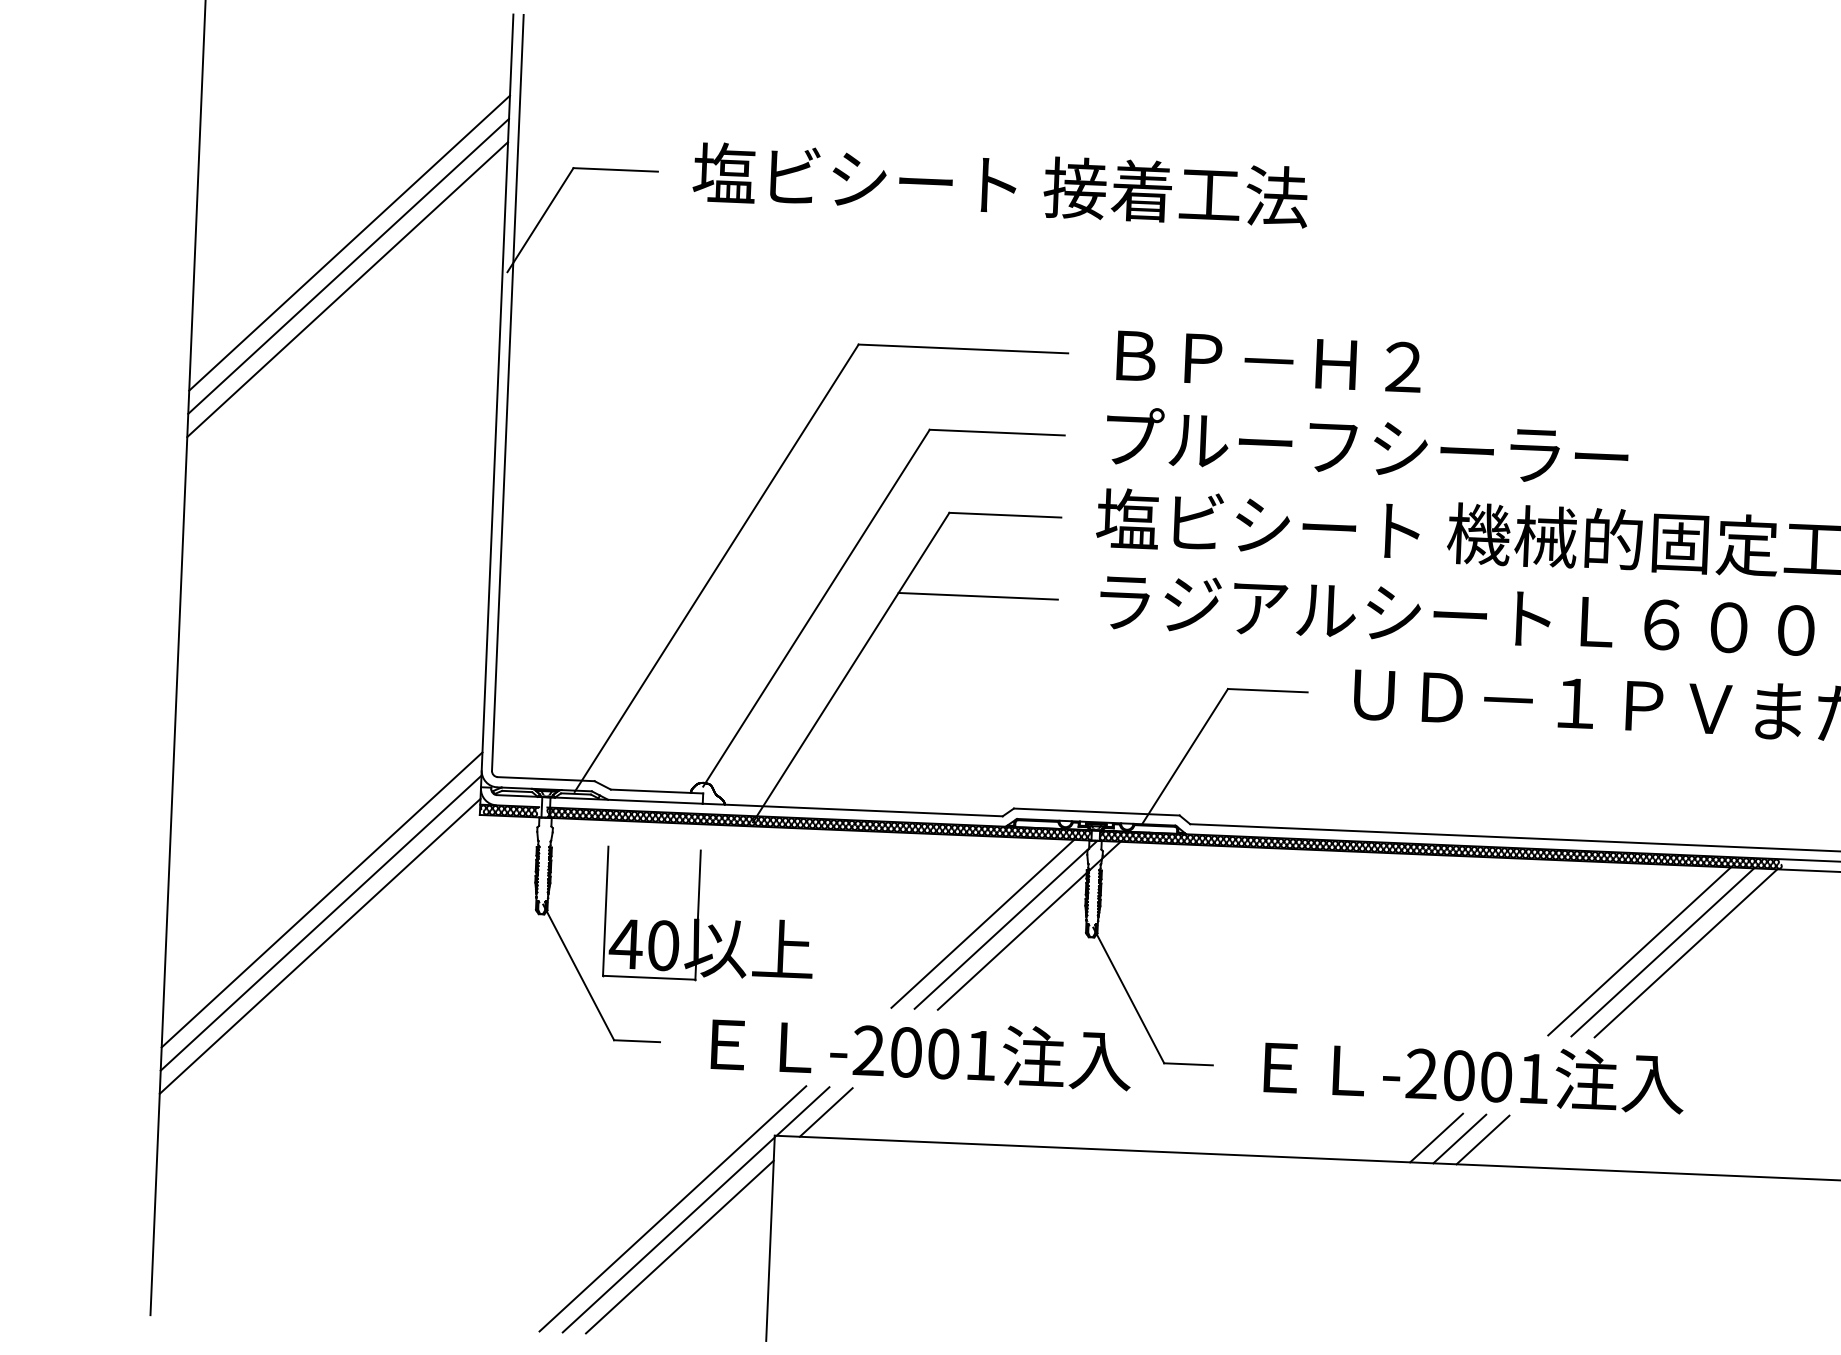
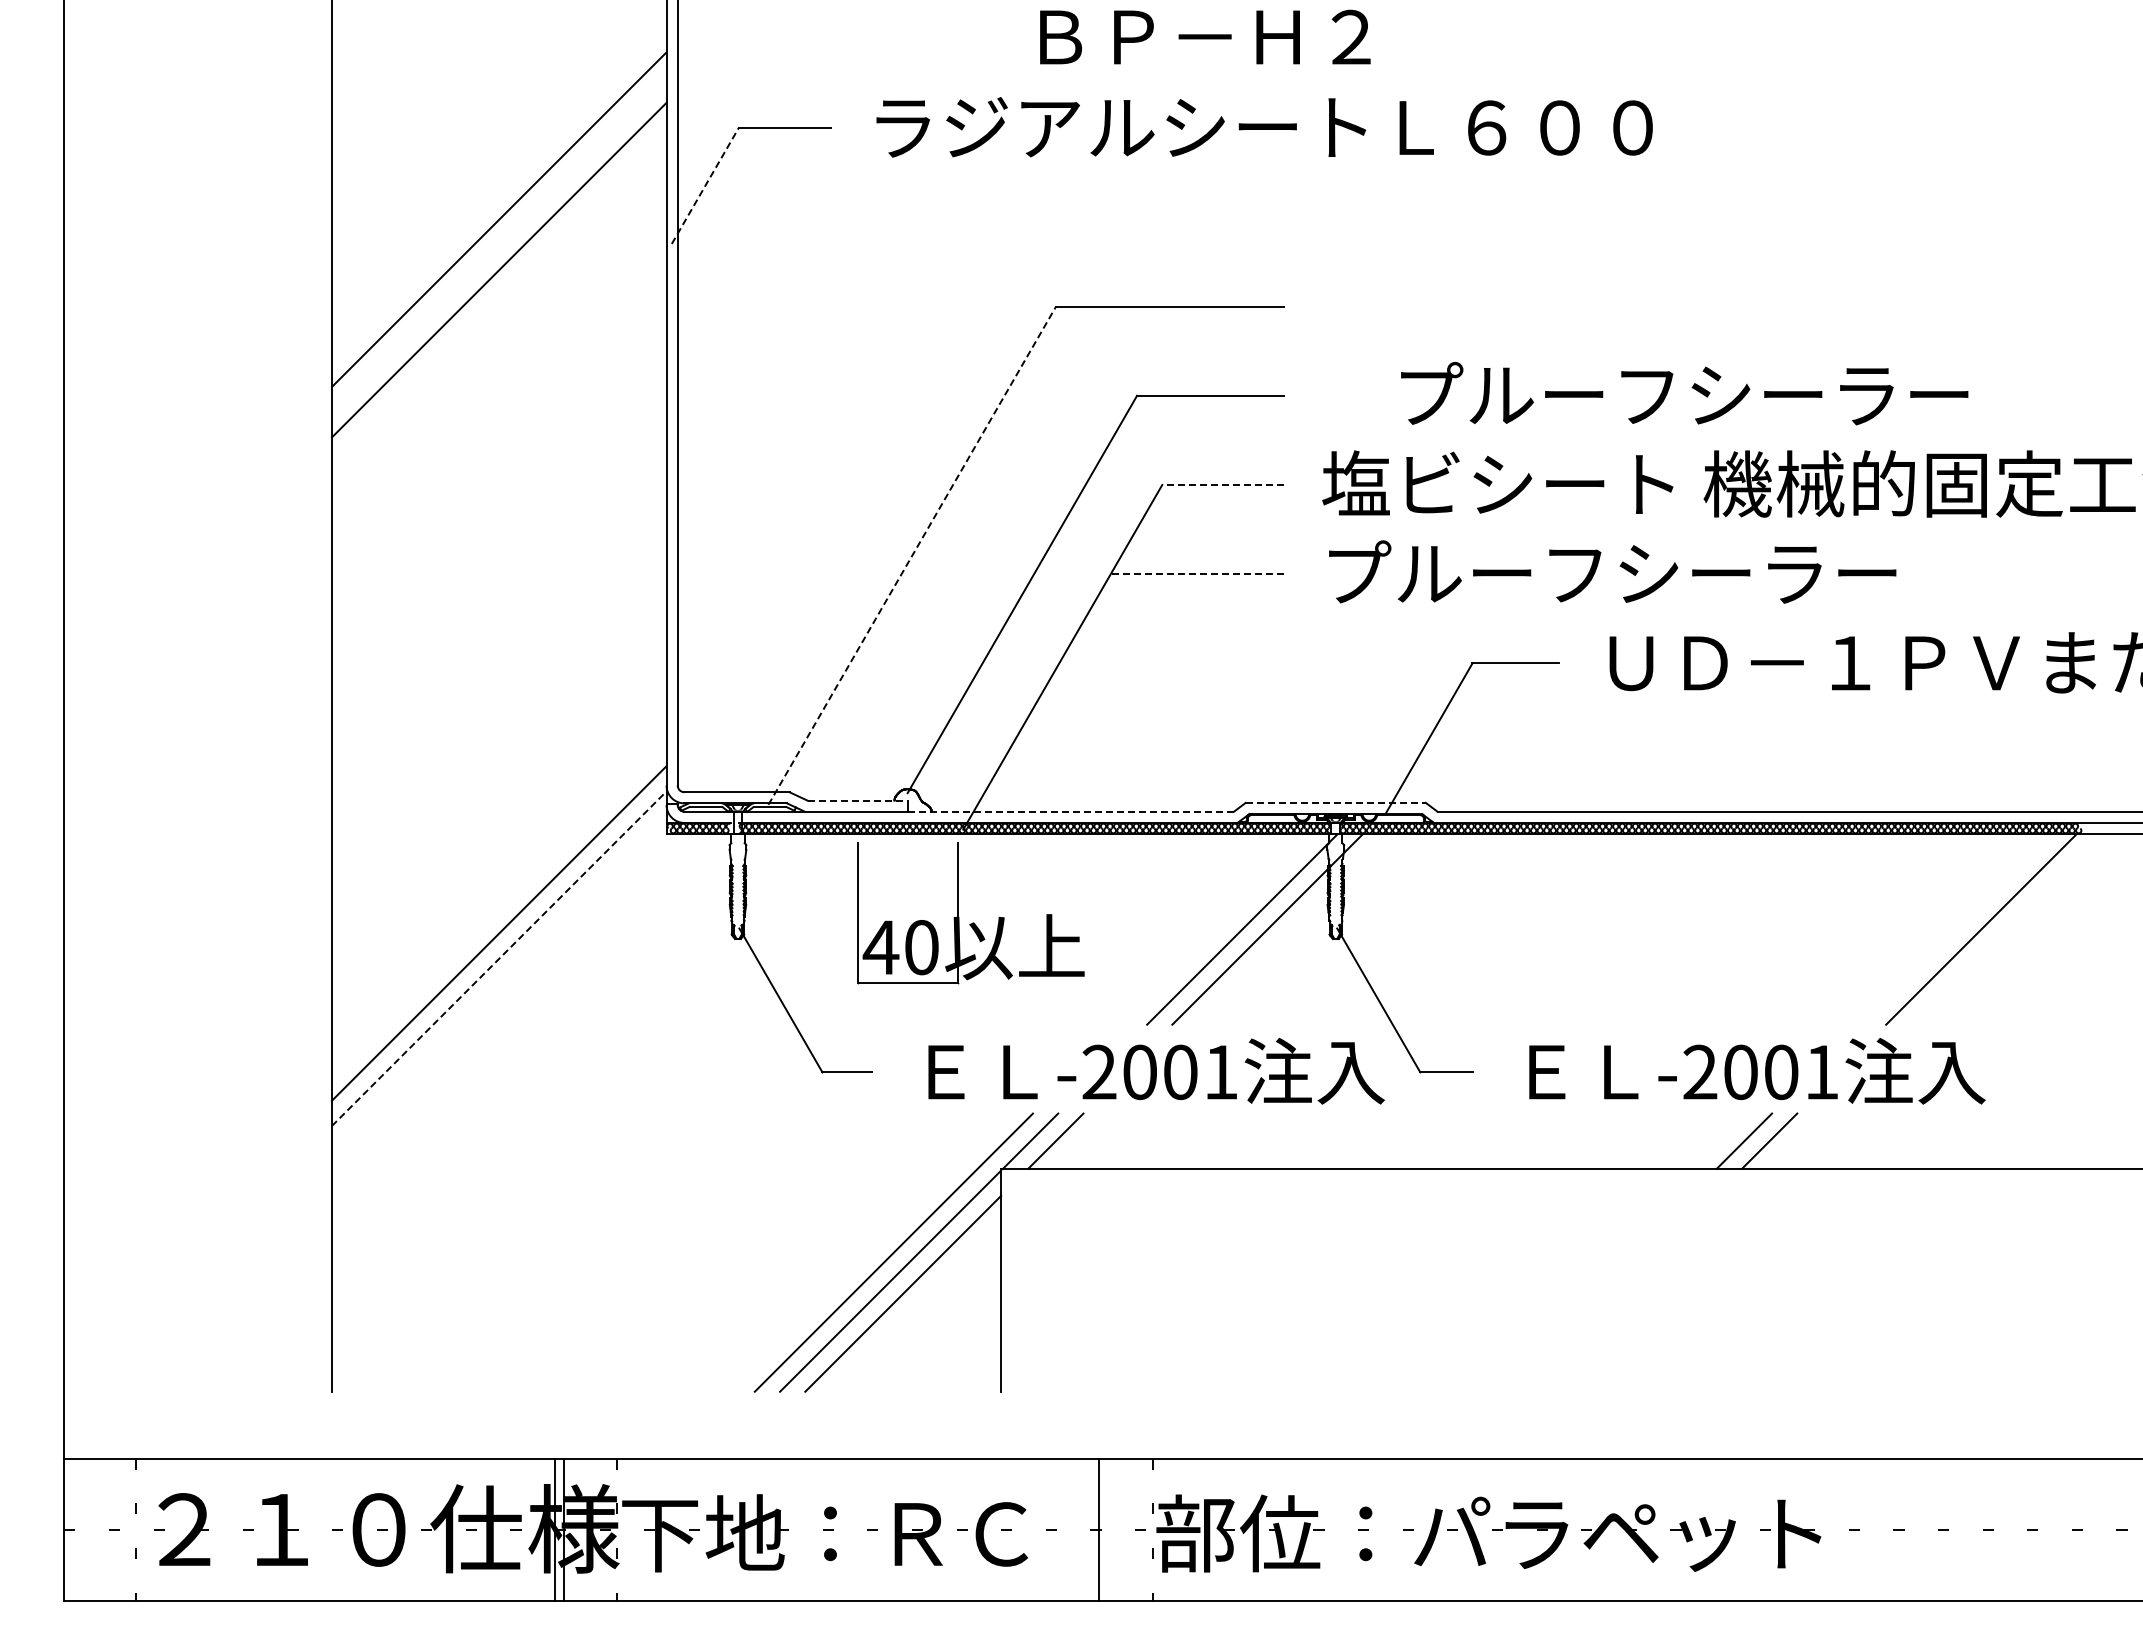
text: (1053, 186) -> (1260, 126), 塩ビシート 接着工法 -> ラジアルシートＬ６００
line: (540, 220) -> (705, 186), solid -> dashed
line: (347, 265) -> (498, 244), removed
text: (1269, 360) -> (1205, 36), moved
text: (1367, 446) -> (1684, 393), moved
line: (1005, 514) -> (1223, 484), solid -> dashed
line: (716, 568) -> (912, 555), solid -> dashed
line: (978, 596) -> (1197, 574), solid -> dashed
text: (1456, 613) -> (1717, 571), ラジアルシートＬ６００ -> プルーフシーラー
line: (657, 791) -> (858, 800), solid -> dashed
line: (852, 809) -> (1070, 811), solid -> dashed
line: (1097, 811) -> (1336, 802), solid -> dashed
line: (321, 922) -> (499, 958), solid -> dashed
line: (982, 923) -> (1216, 929), removed
part: (711, 924) -> (972, 922), moved
line: (319, 945) -> (498, 983), removed
line: (1639, 951) -> (1930, 929), removed
line: (1662, 952) -> (1955, 929), removed
line: (1435, 1137) -> (1718, 1140), removed

